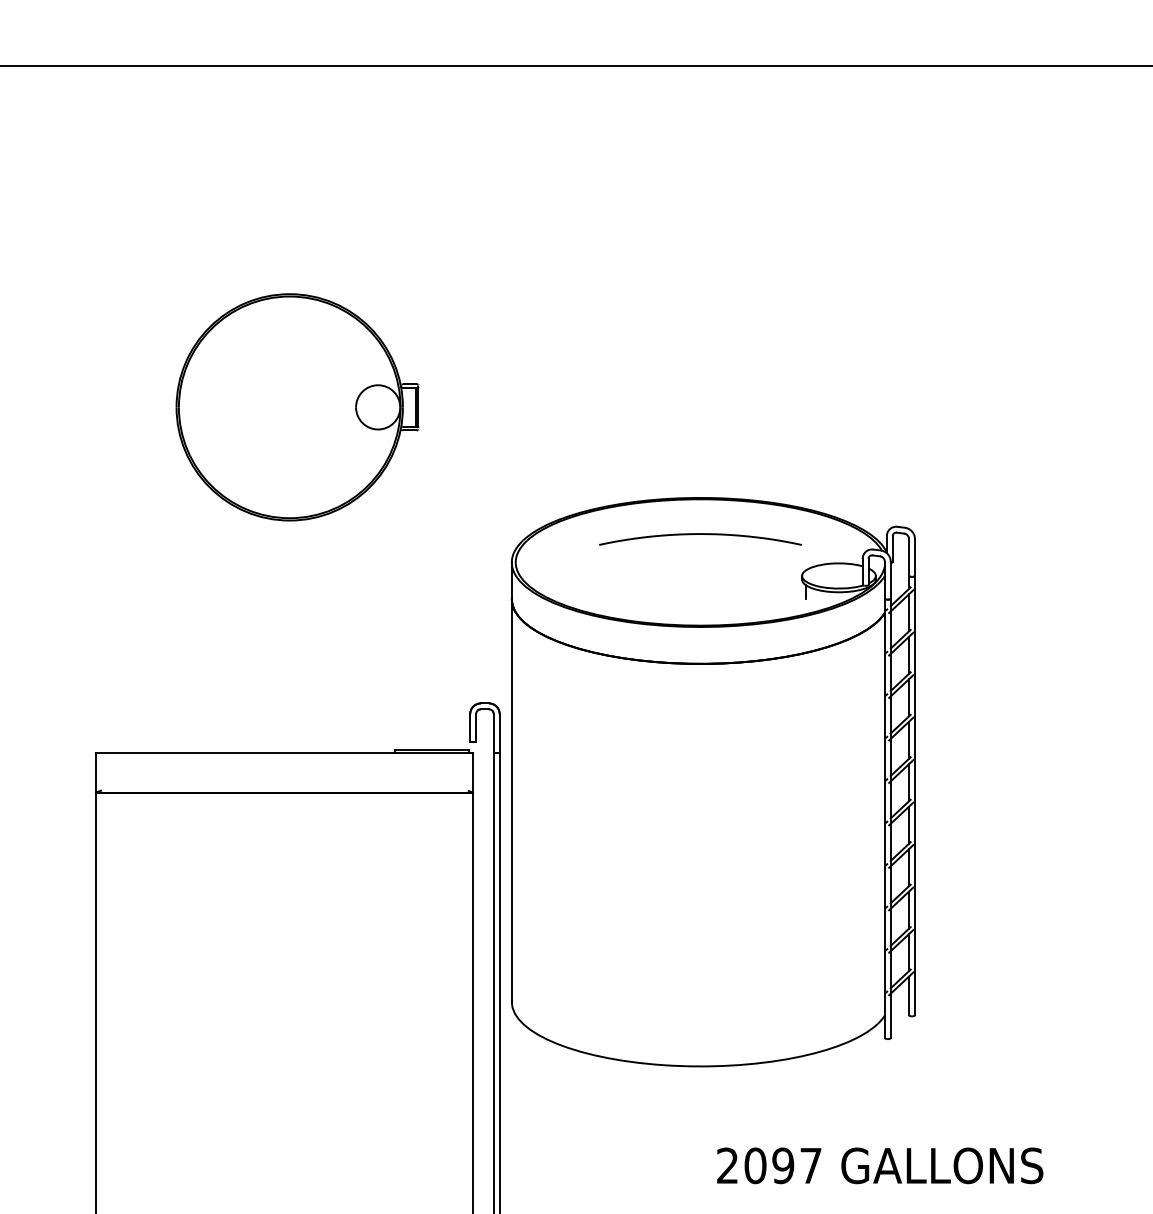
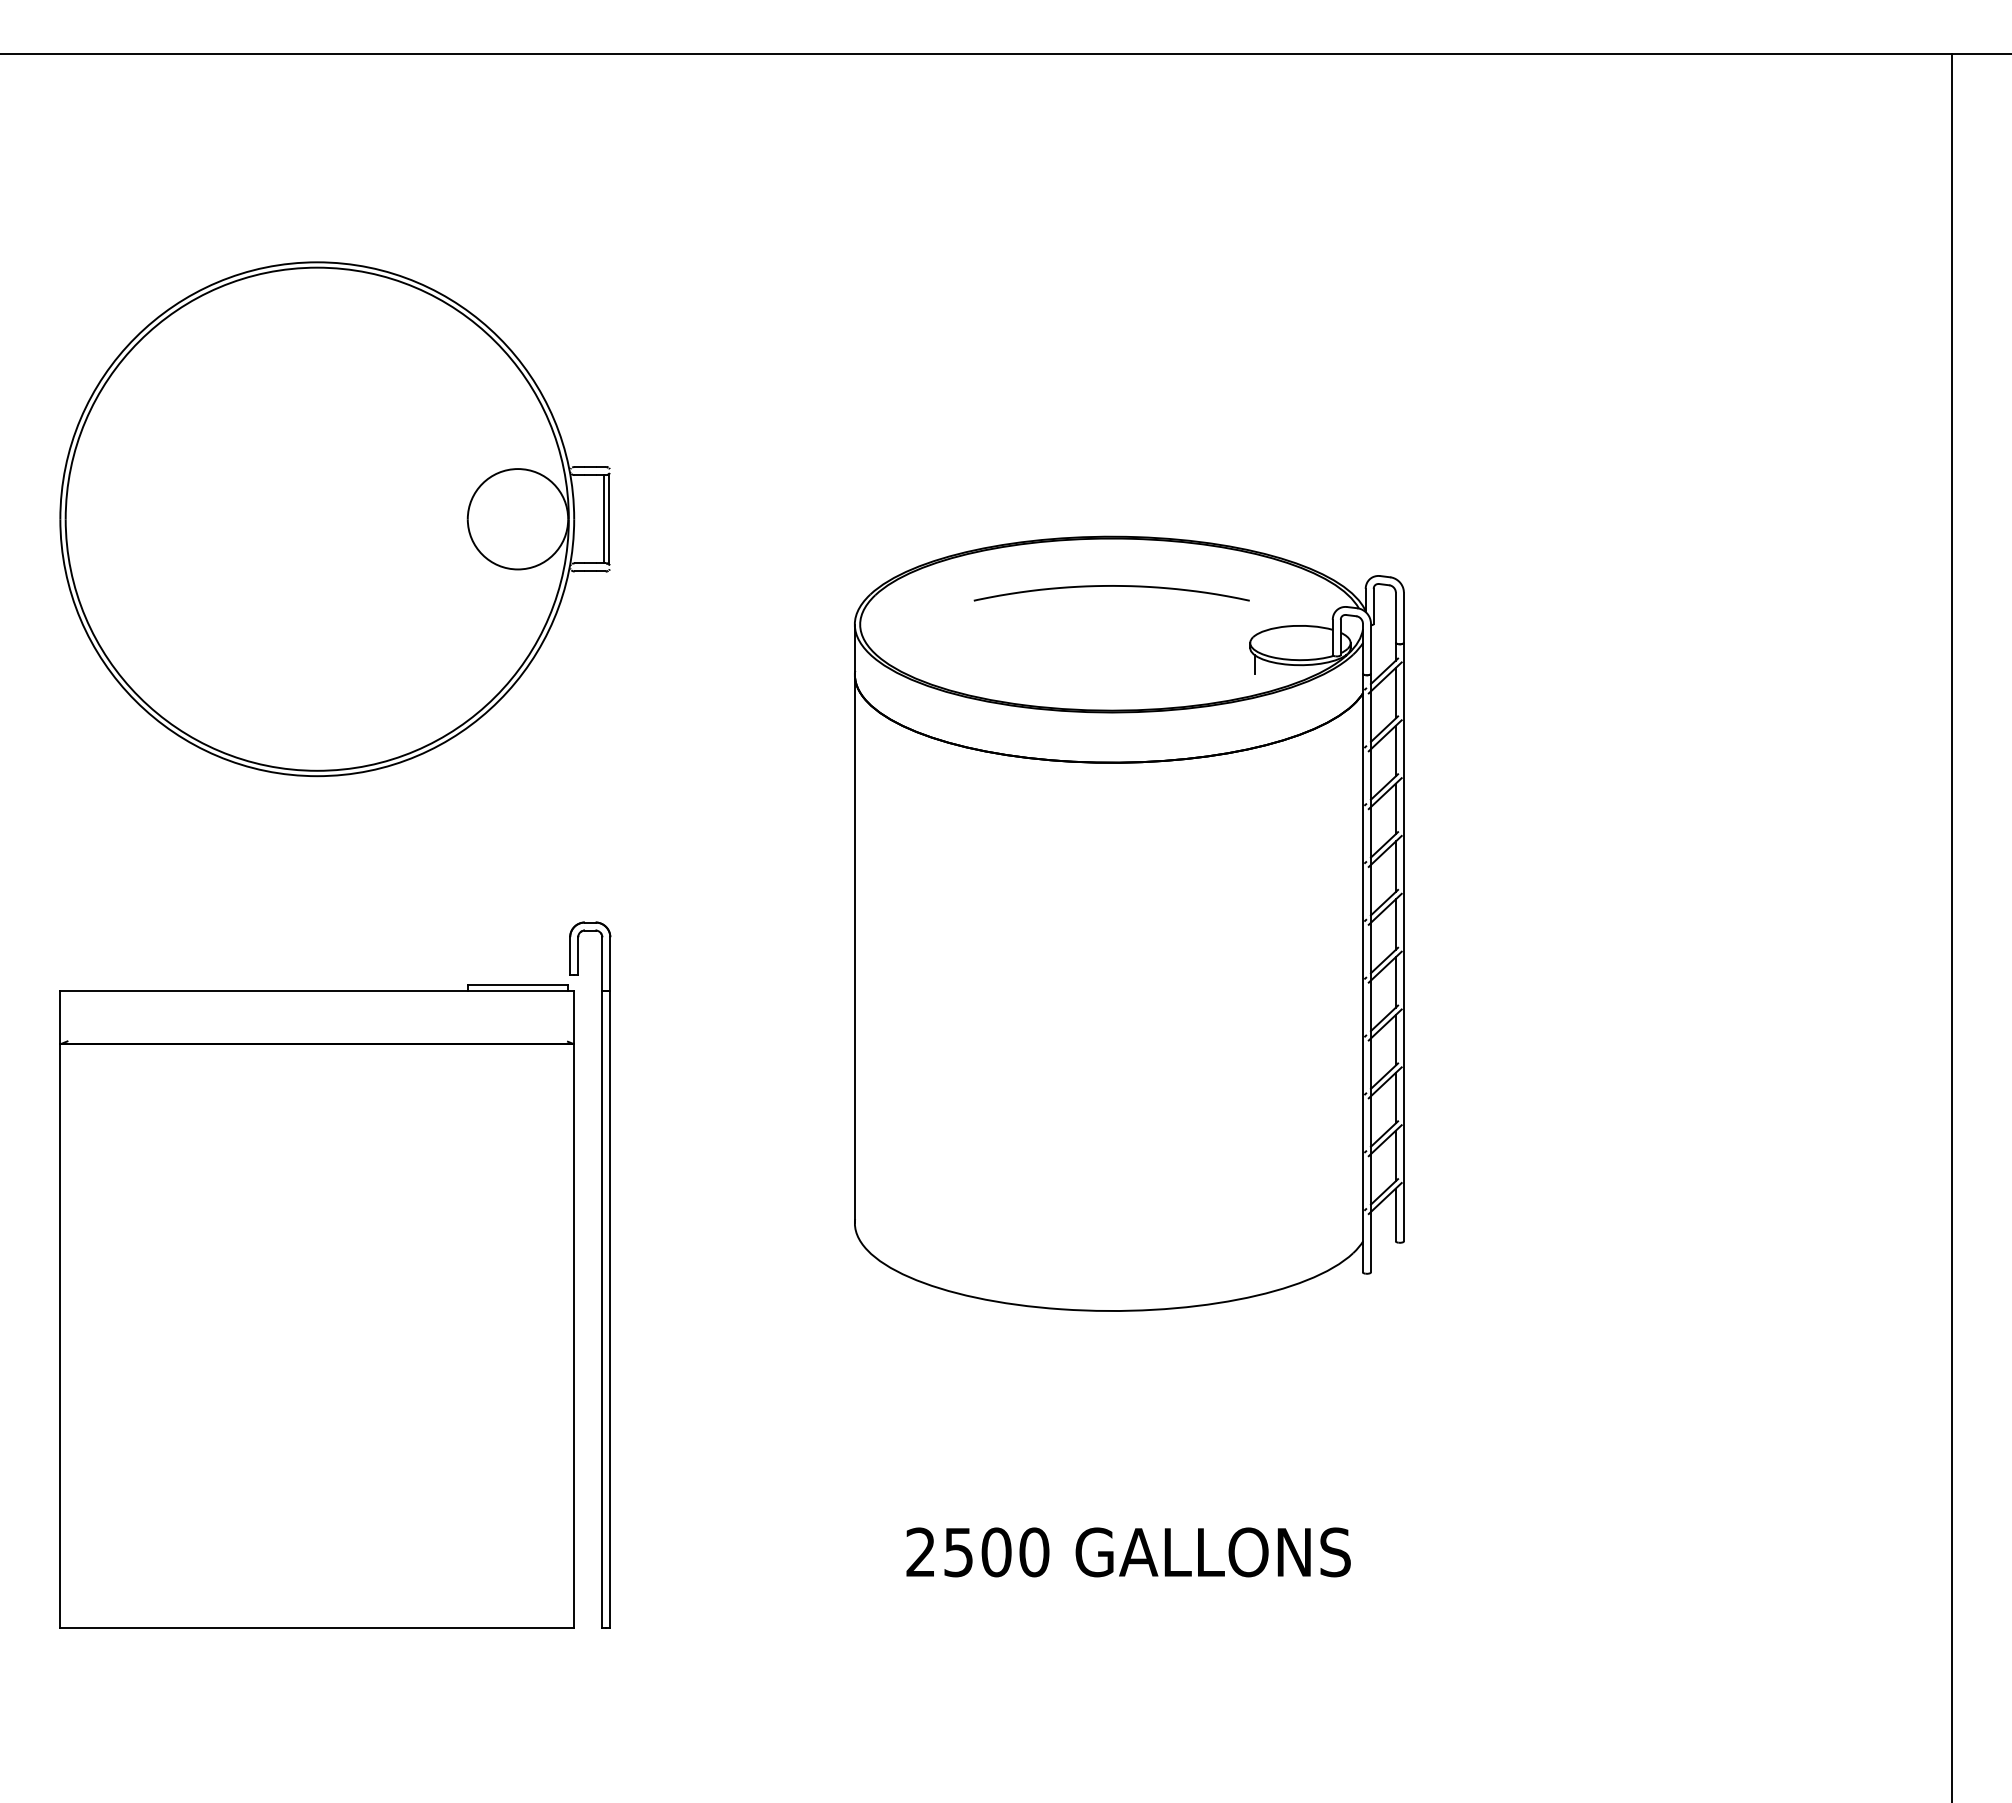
part: (297, 407) -> (334, 519), size x1.67
part: (713, 781) -> (1129, 923), moved
text: (783, 1165) -> (996, 1552), 2097 -> 2500

